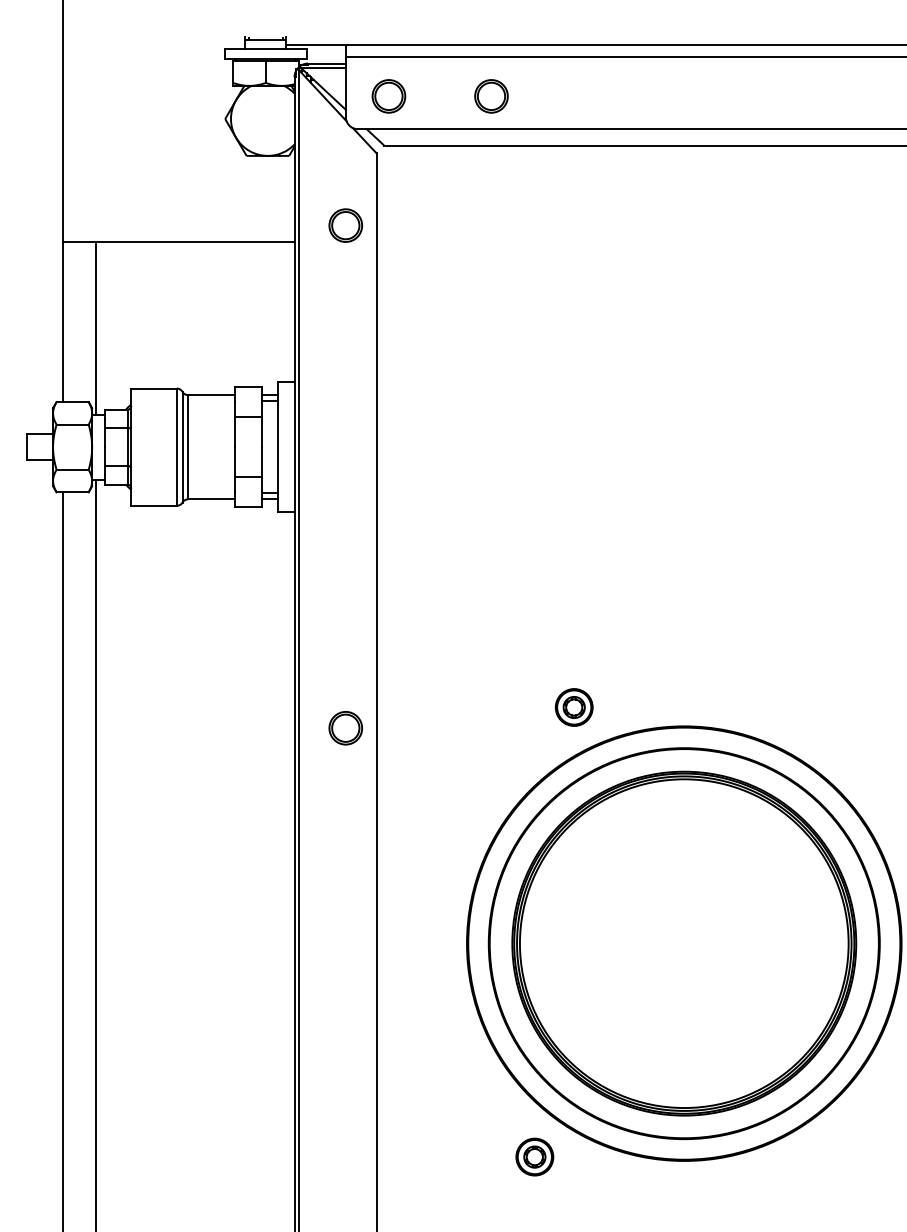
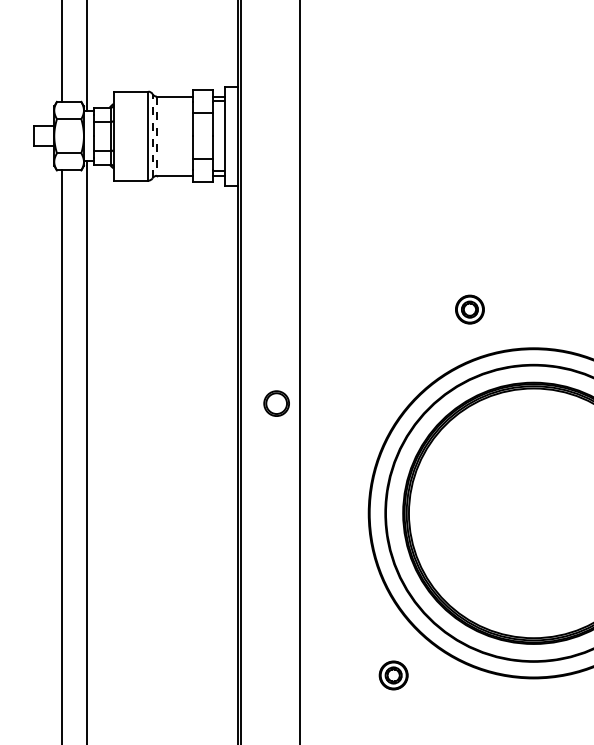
line: (182, 446) -> (152, 135), solid -> dashed
line: (188, 447) -> (157, 136), solid -> dashed
part: (573, 707) -> (469, 309), moved
part: (345, 728) -> (276, 403), moved
part: (534, 1156) -> (393, 675), moved

